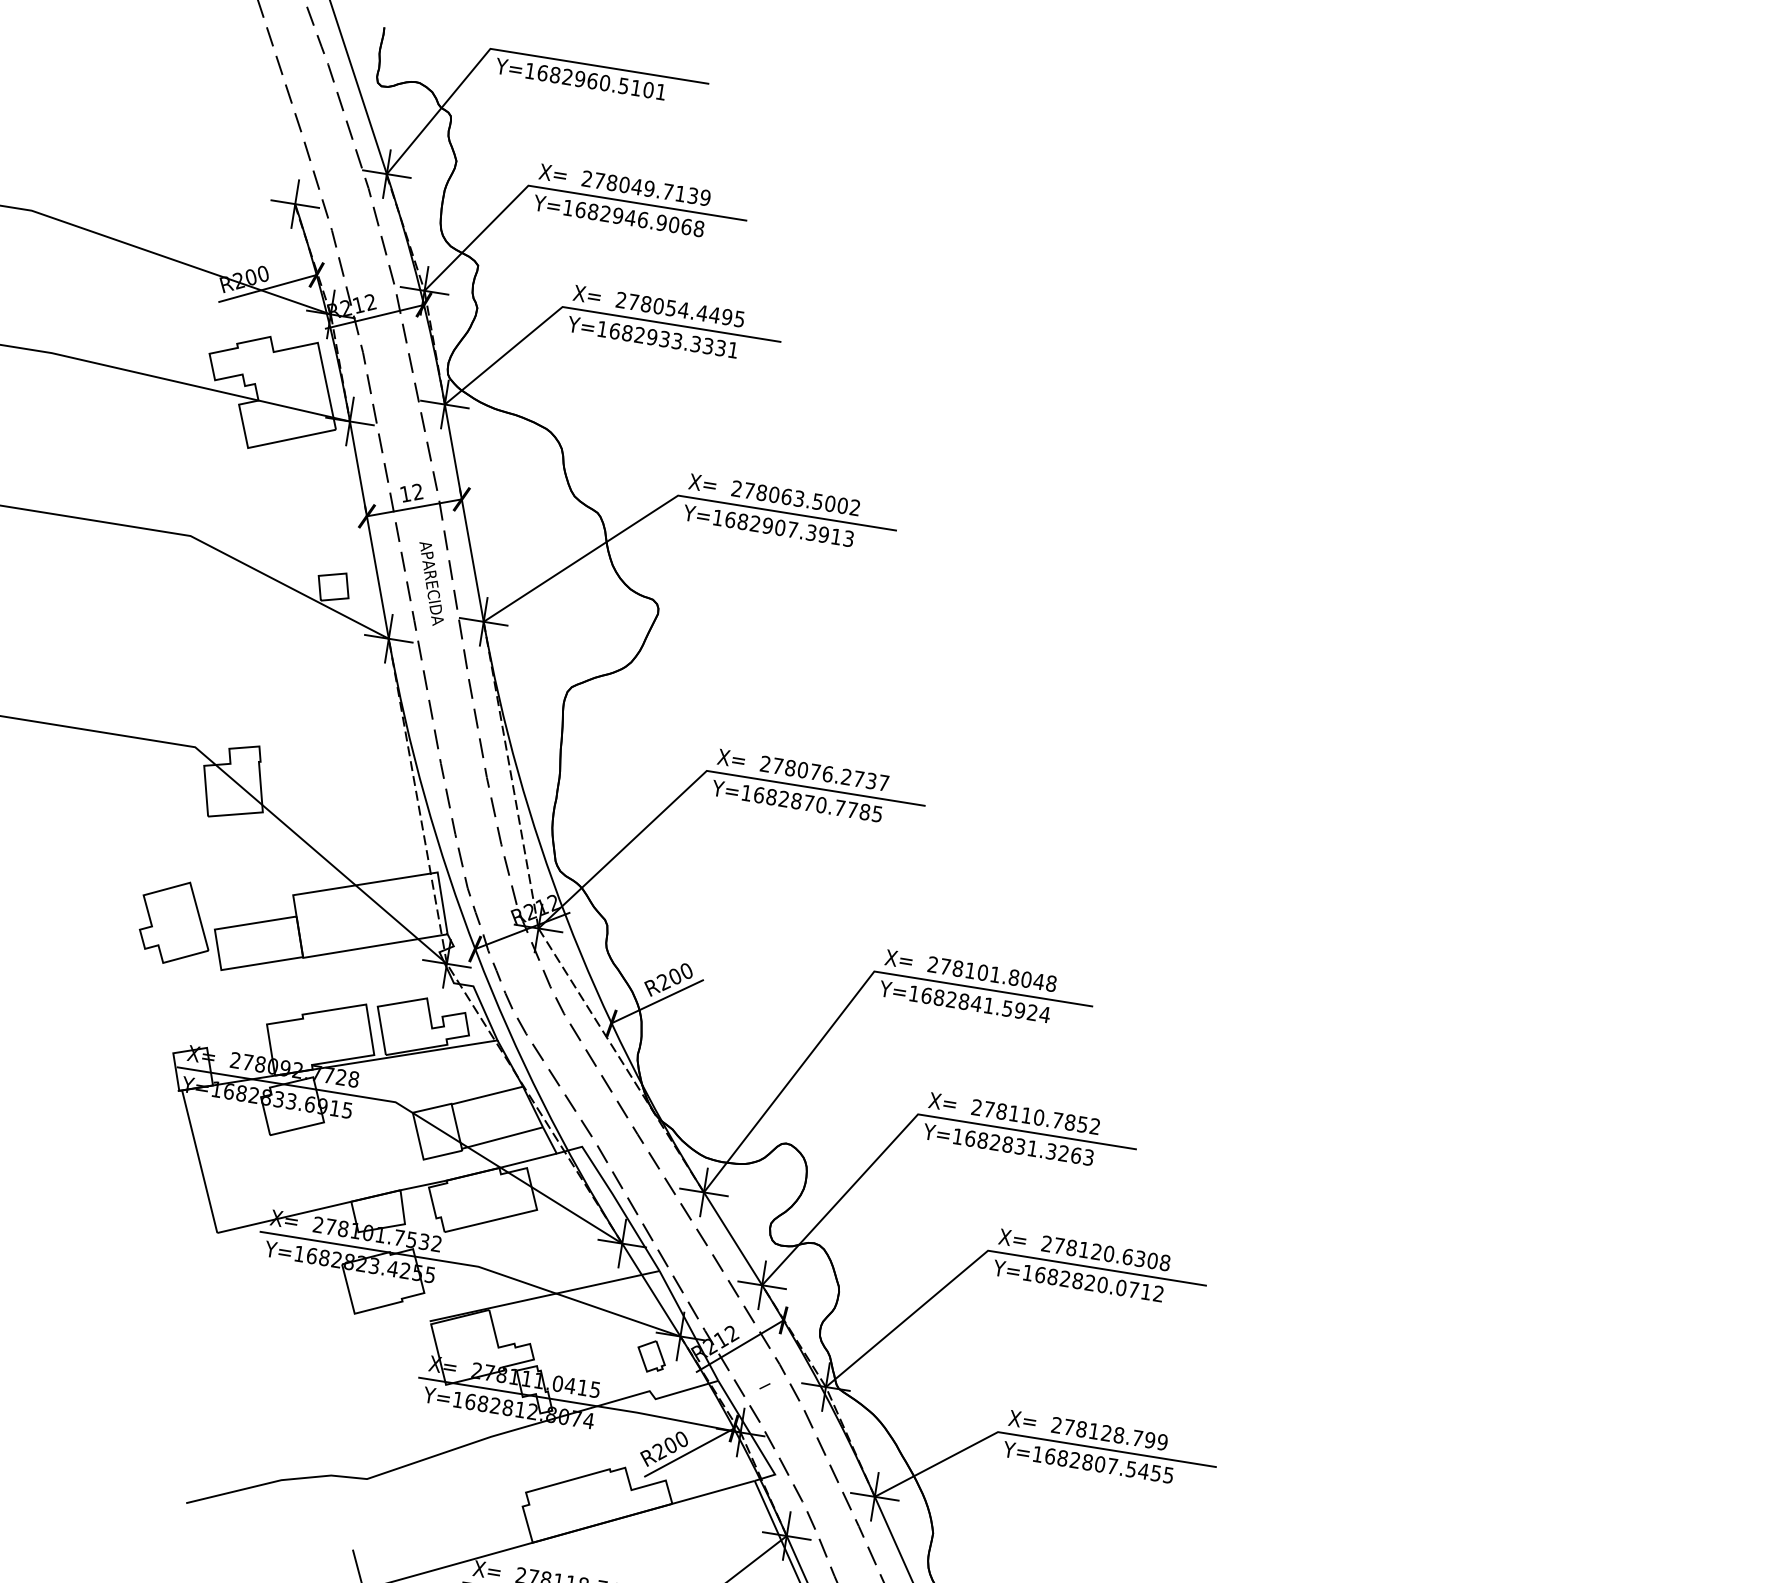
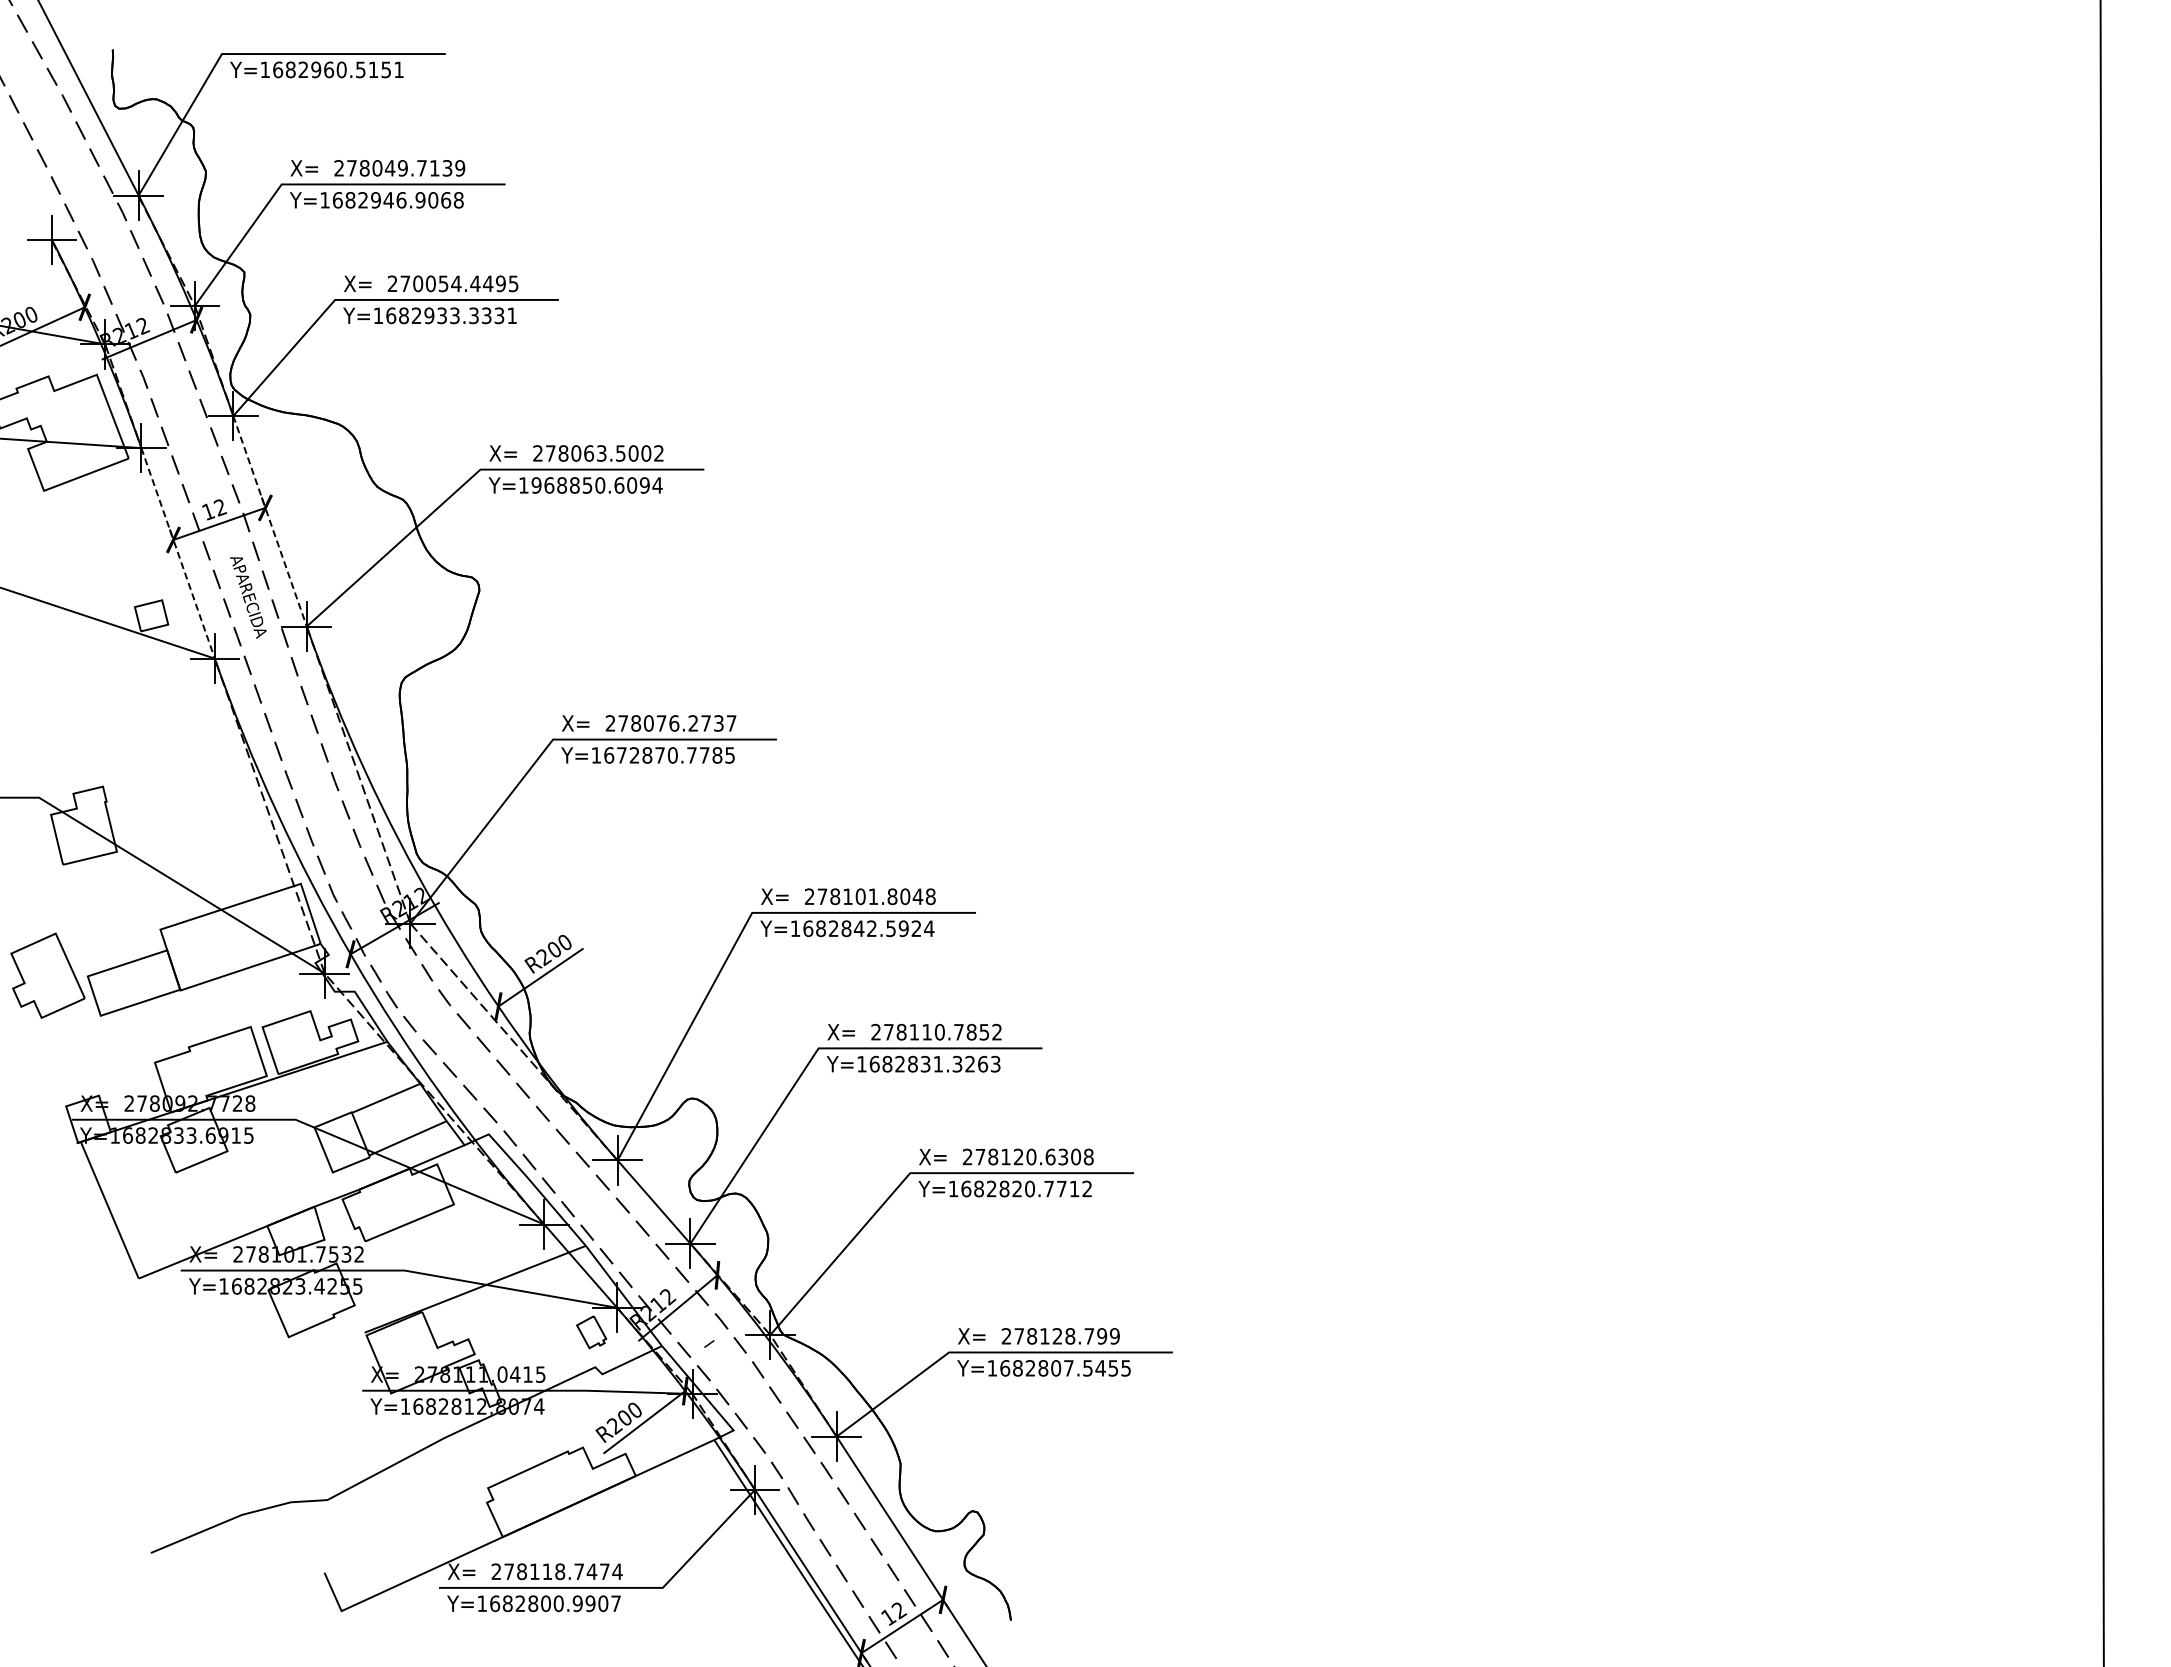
text: (648, 89) -> (386, 69), Y=1682960.5101 -> Y=1682960.5151
text: (646, 303) -> (418, 283), 278054.4495 -> 270054.4495
line: (464, 513) -> (270, 521), solid -> dashed
text: (789, 529) -> (596, 485), Y=1682907.3913 -> Y=1968850.6094
line: (369, 530) -> (178, 553), solid -> dashed
text: (771, 797) -> (621, 755), Y=1682870.7785 -> Y=1672870.7785
text: (988, 1005) -> (871, 928), Y=1682841.5924 -> Y=1682842.5924
text: (1121, 1287) -> (1049, 1188), Y=1682820.0712 -> Y=1682820.7712

